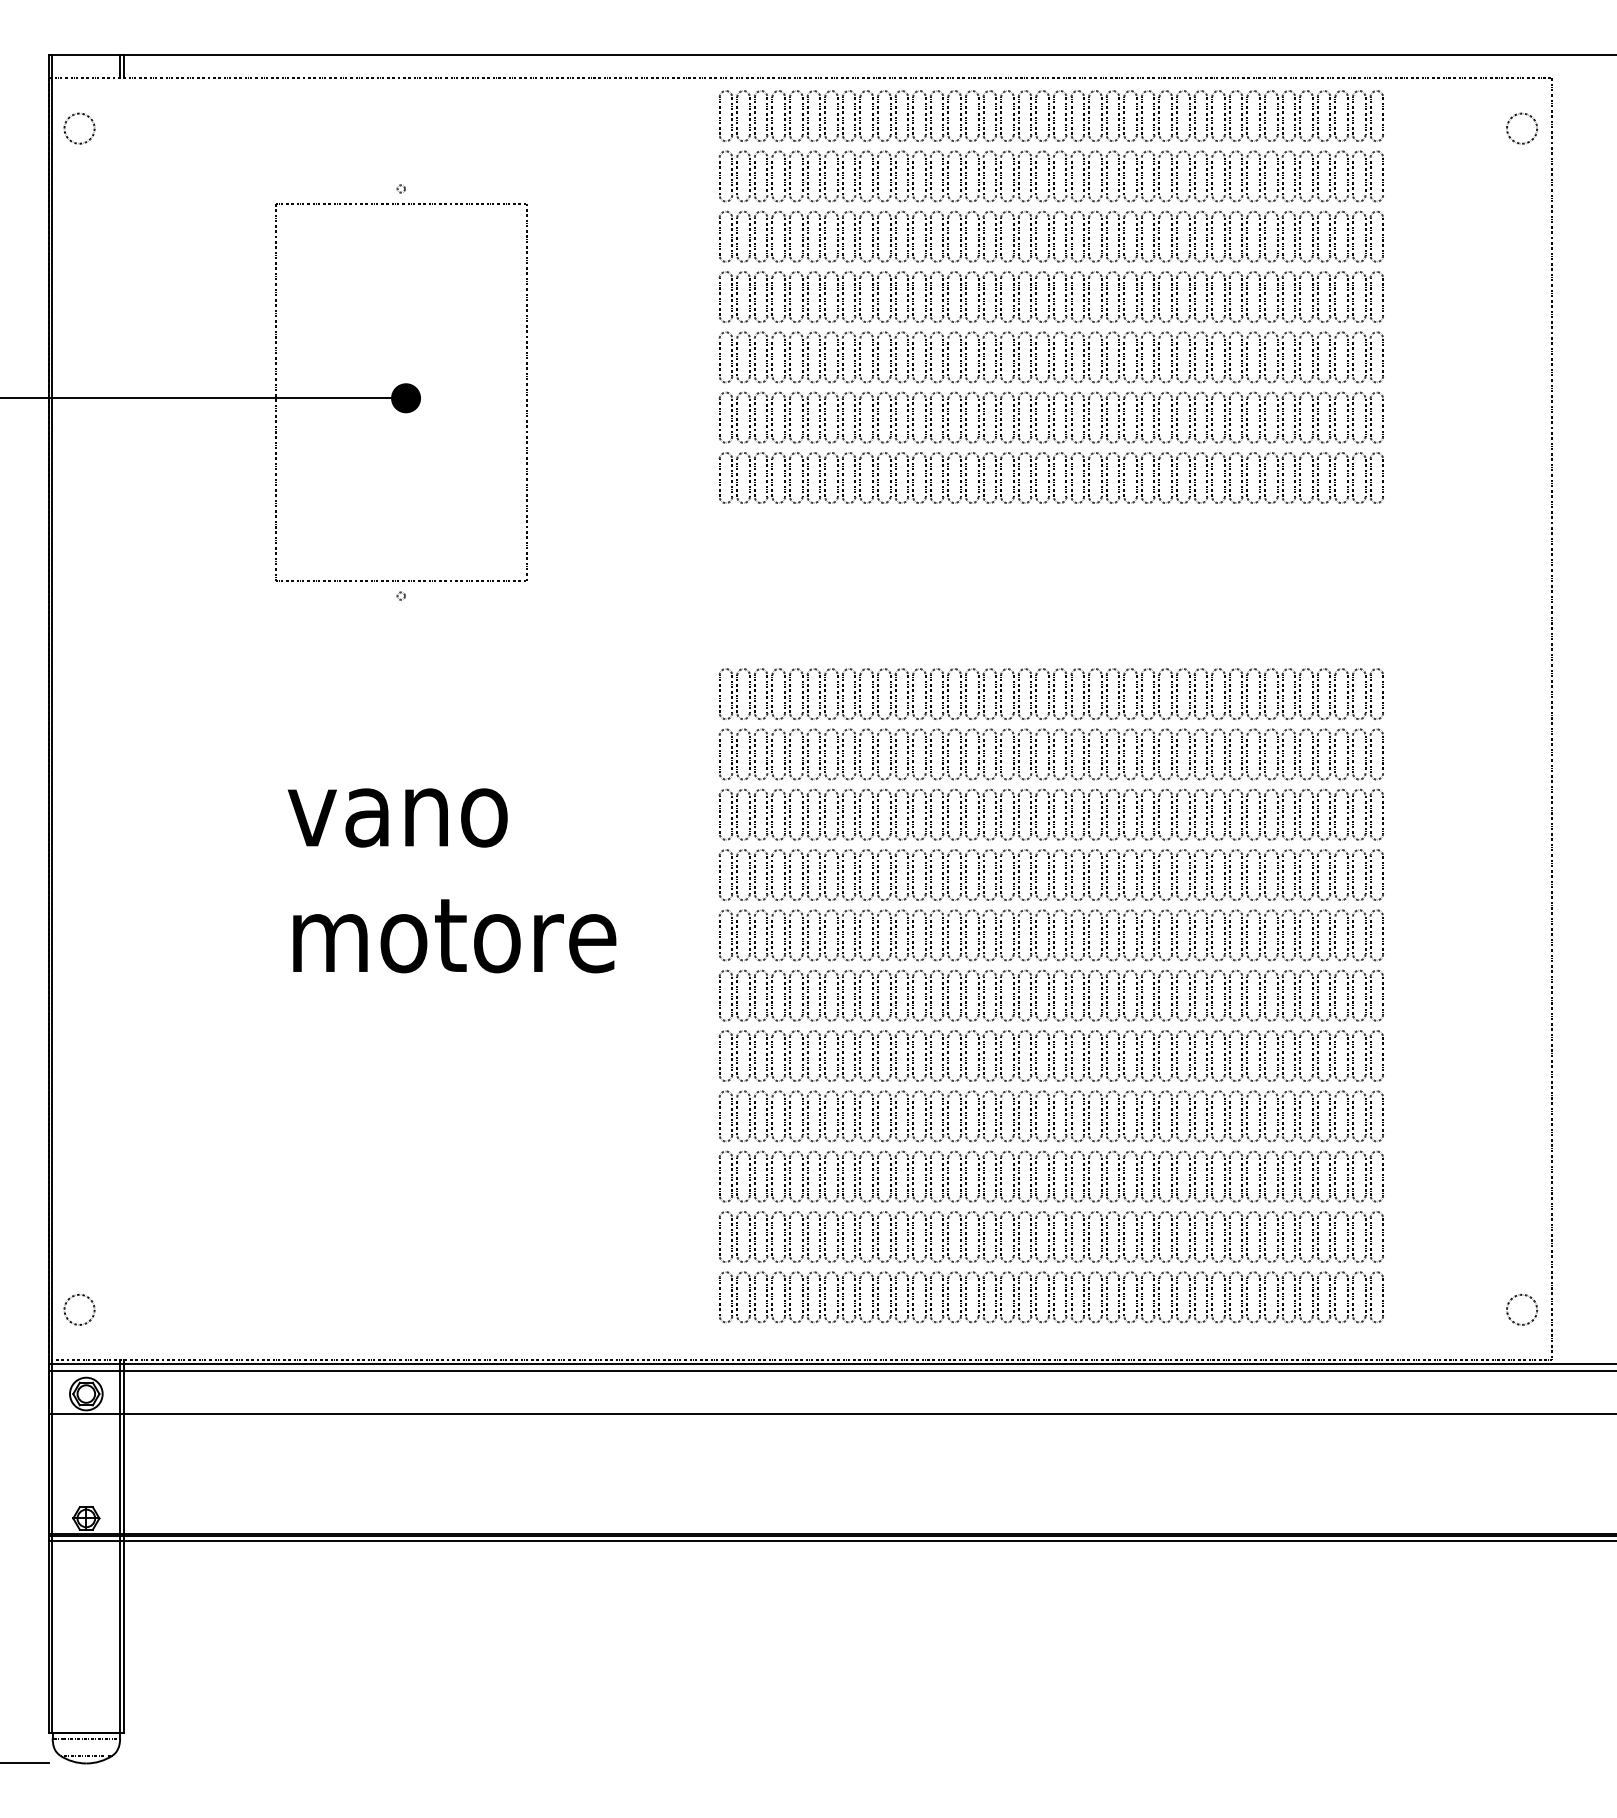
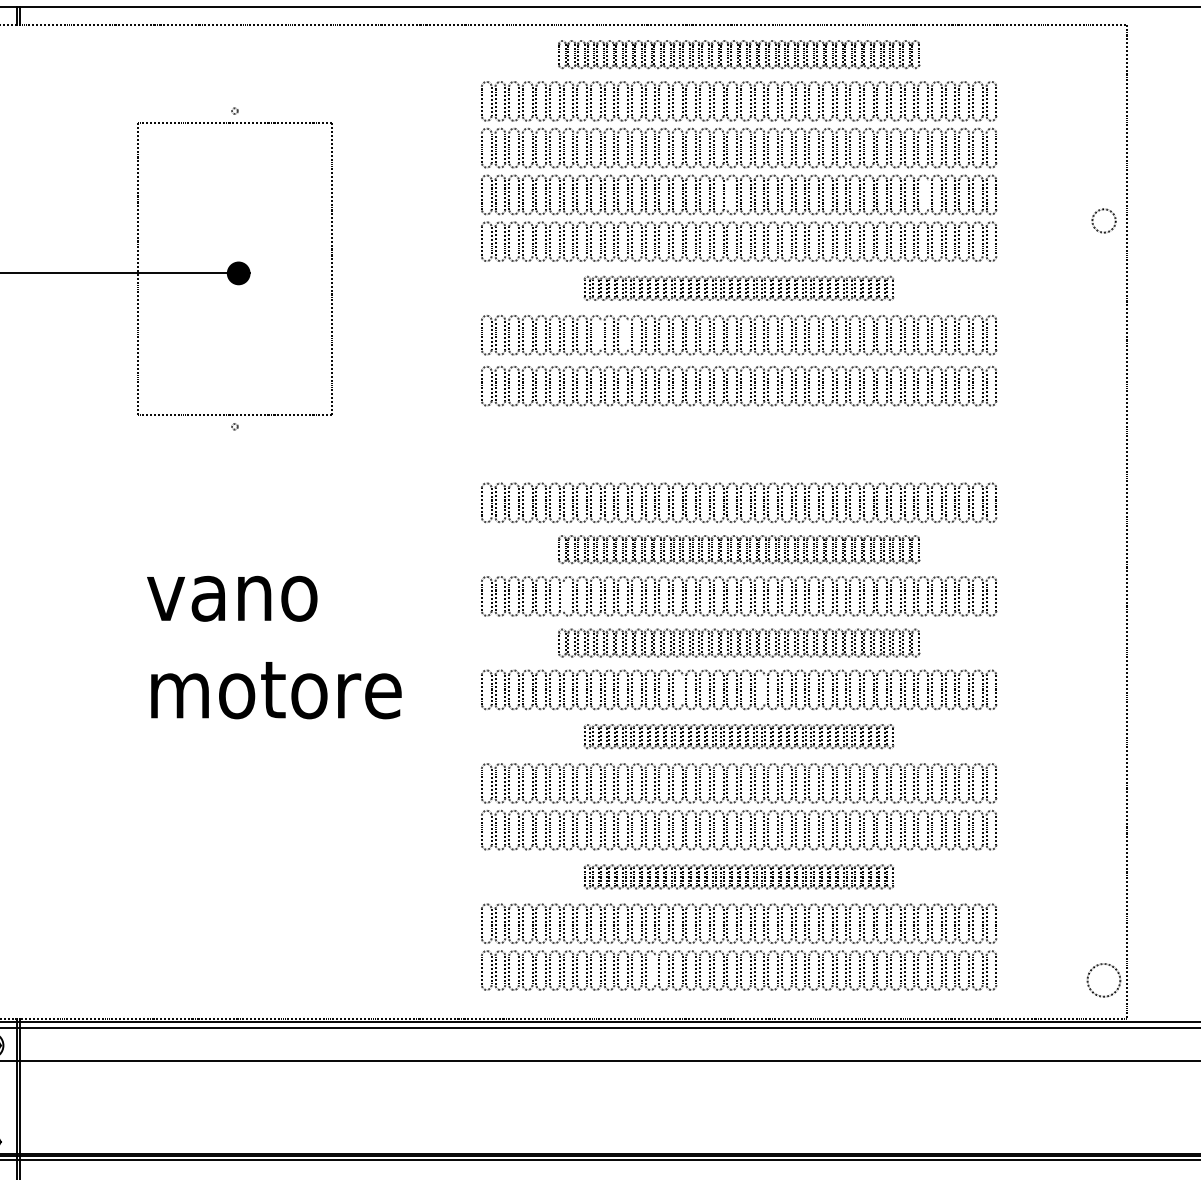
part: (1050, 115) -> (738, 54), size x0.7
circle: (1522, 128) -> (1104, 220), moved
line: (1036, 296) -> (727, 194), removed
line: (1295, 296) -> (928, 194), removed
part: (1050, 417) -> (738, 288), size x0.6
line: (872, 477) -> (600, 334), removed
line: (908, 477) -> (628, 334), removed
part: (1050, 543) -> (738, 386), added
part: (1050, 754) -> (738, 549), size x0.7
line: (825, 814) -> (563, 596), removed
part: (1050, 874) -> (738, 642), size x0.7
line: (978, 935) -> (682, 689), removed
line: (1084, 935) -> (764, 689), removed
part: (1050, 995) -> (738, 736), size x0.6
part: (1050, 1176) -> (738, 876), size x0.6
line: (943, 1297) -> (655, 970), removed
circle: (1522, 1309) -> (1104, 979), size x1.4

